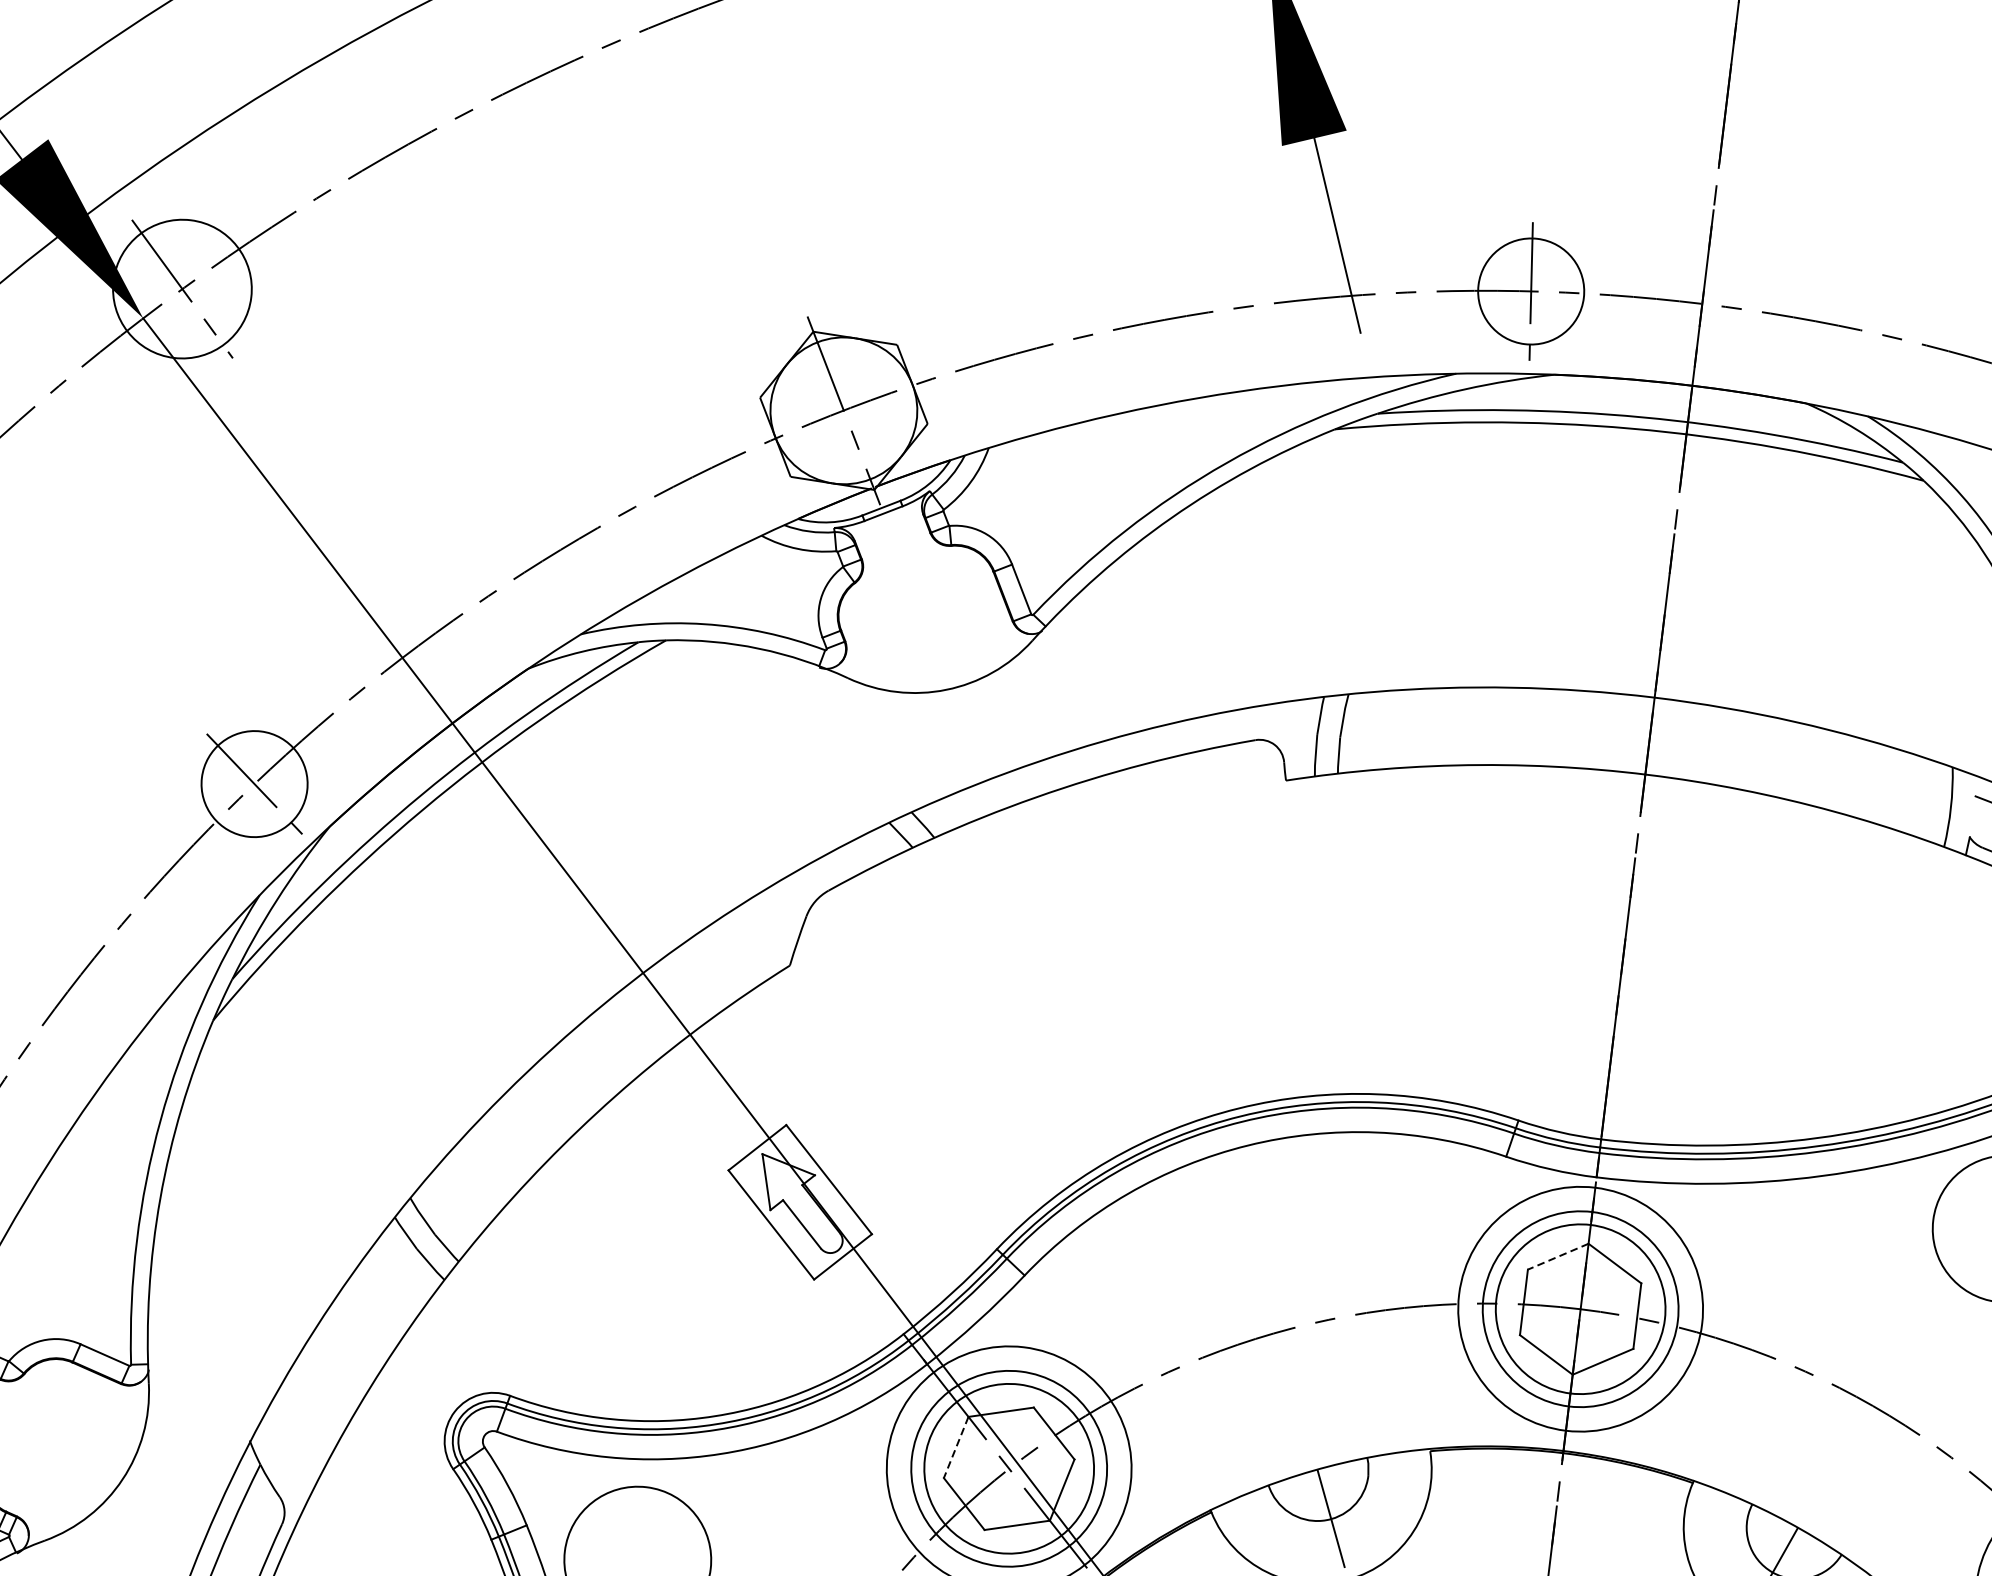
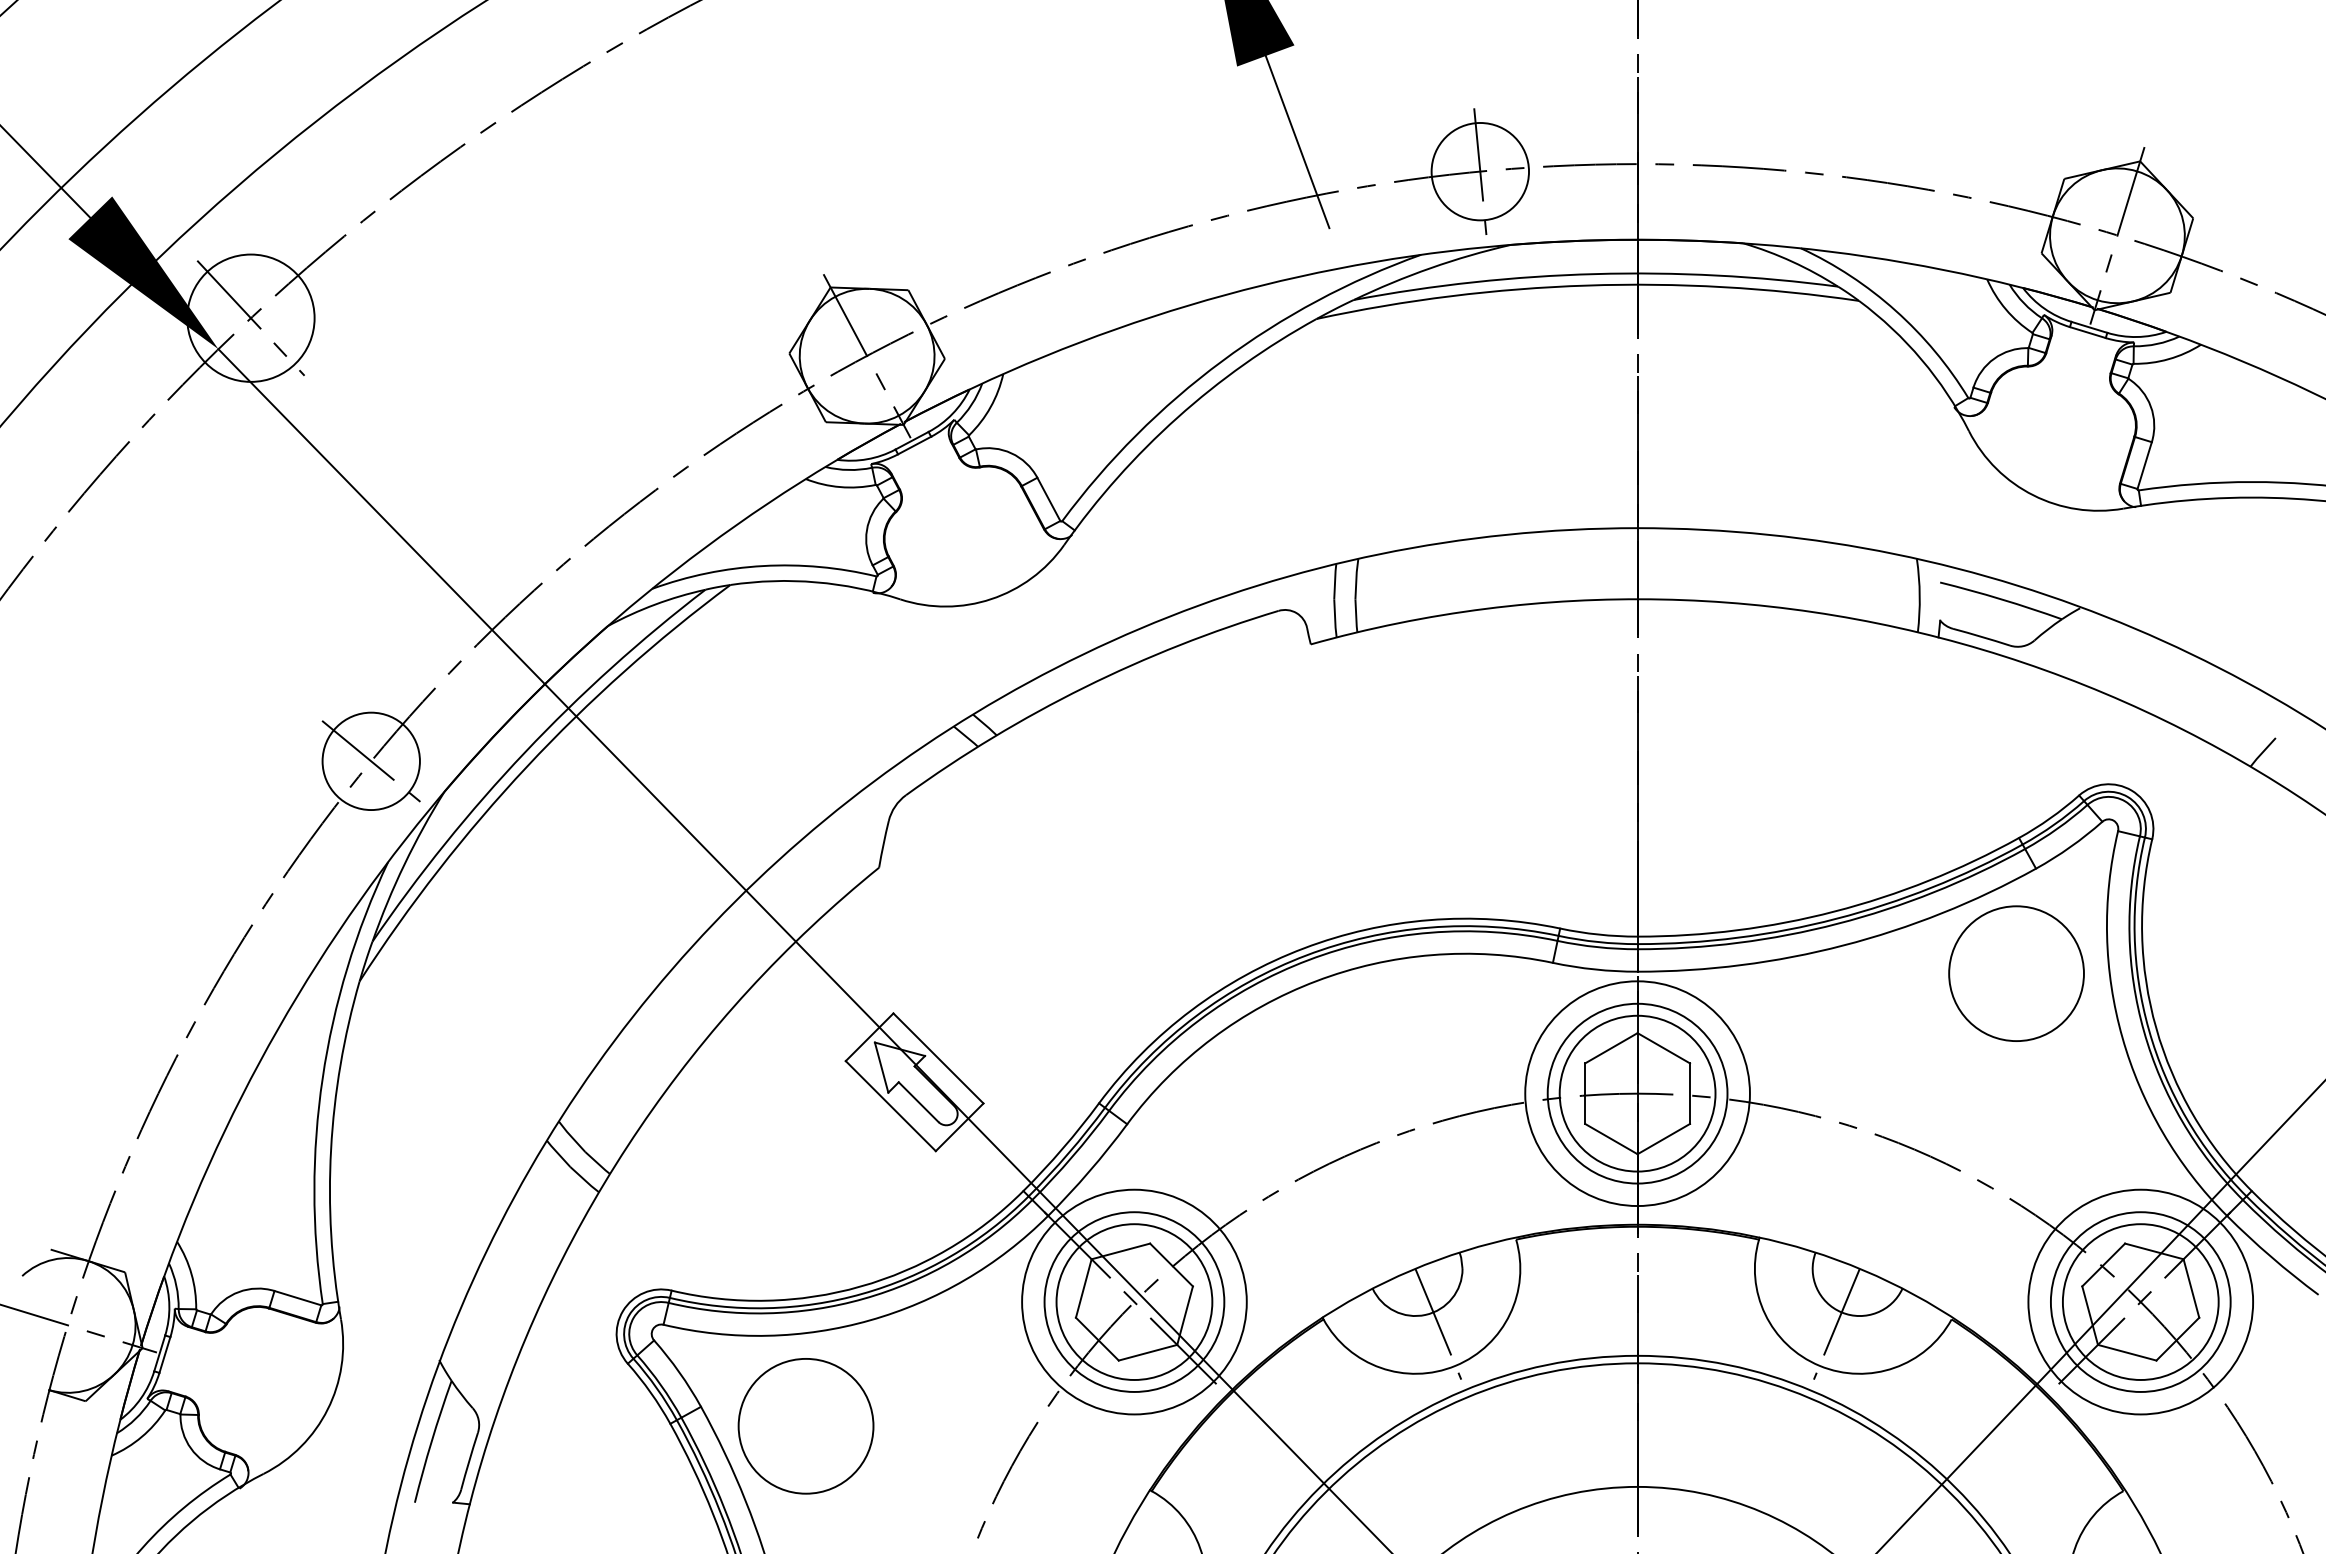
line: (1557, 1256) -> (1610, 1048), dashed -> solid
line: (955, 1448) -> (1083, 1289), dashed -> solid

